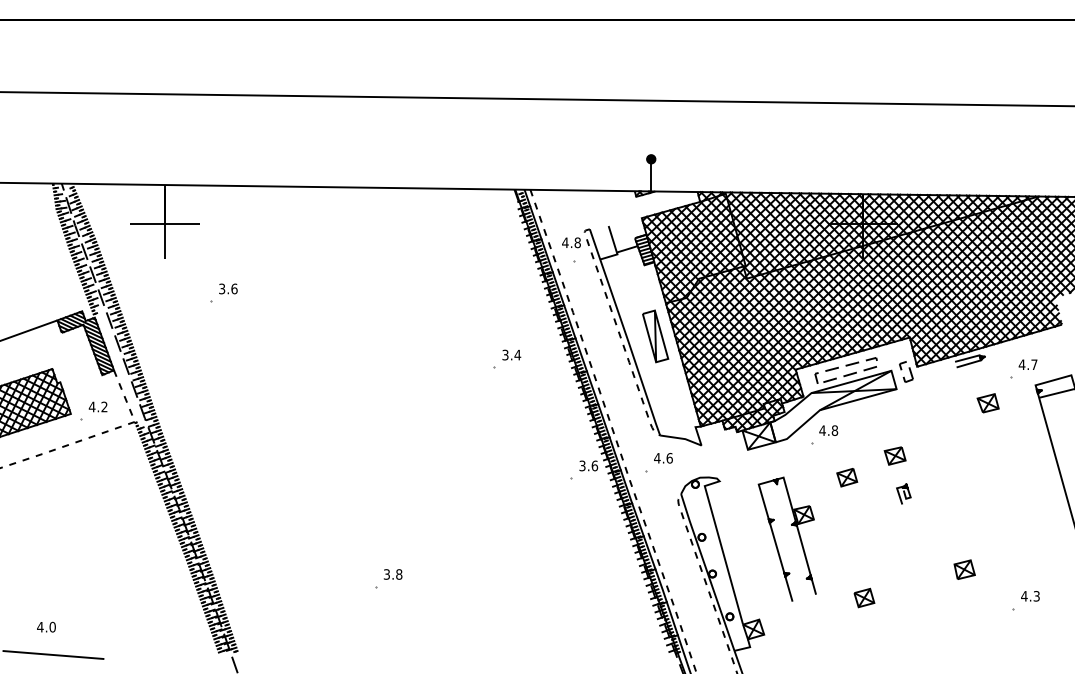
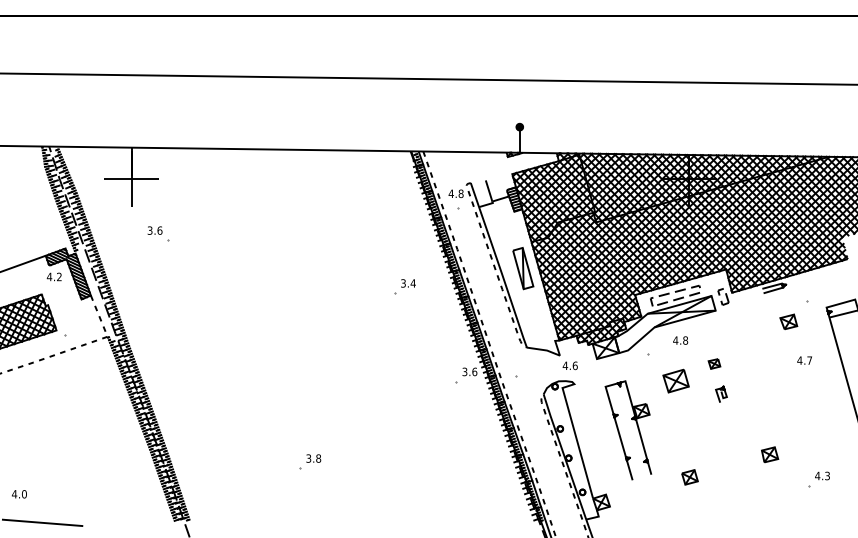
text: (228, 288) -> (155, 230), moved
text: (1027, 364) -> (804, 360), moved
text: (97, 406) -> (53, 276), moved
text: (828, 430) -> (680, 340), moved
part: (894, 455) -> (713, 363), size x0.7
text: (663, 458) -> (570, 365), moved
part: (847, 477) -> (676, 381), size x1.6
text: (46, 626) -> (19, 493), moved

